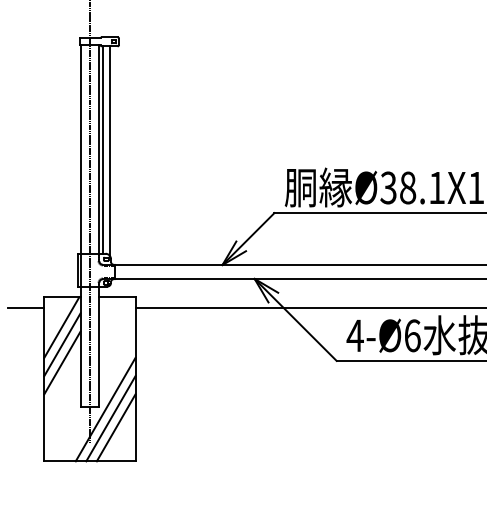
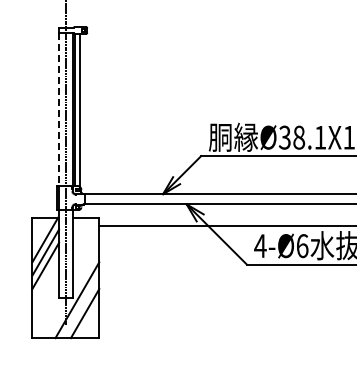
line: (81, 150) -> (59, 110), solid -> dashed
line: (25, 307) -> (18, 225), removed
line: (111, 418) -> (81, 306), removed

